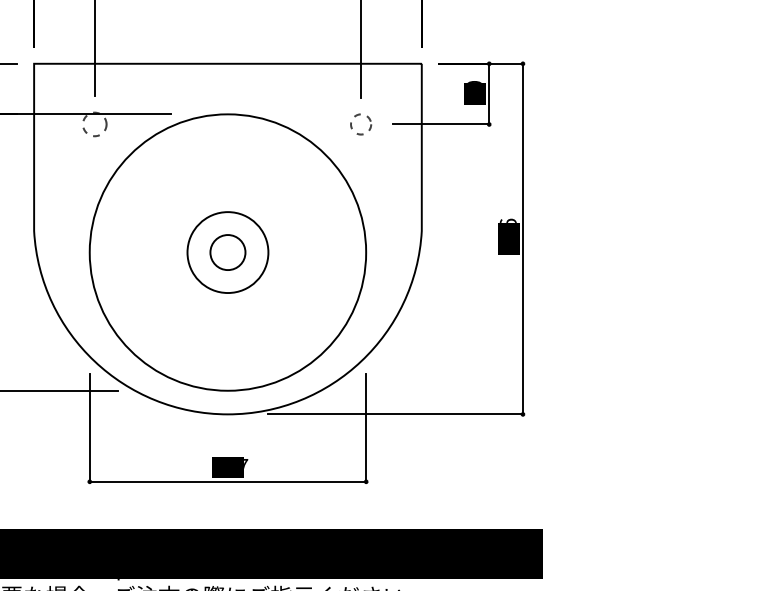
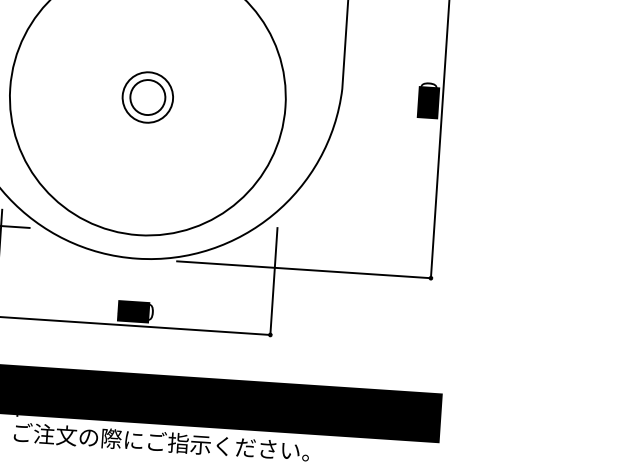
text: (507, 220) -> (428, 84), 726 -> 520
circle: (227, 252) -> (147, 97), size x0.62
text: (246, 467) -> (152, 312), 327 -> 410

